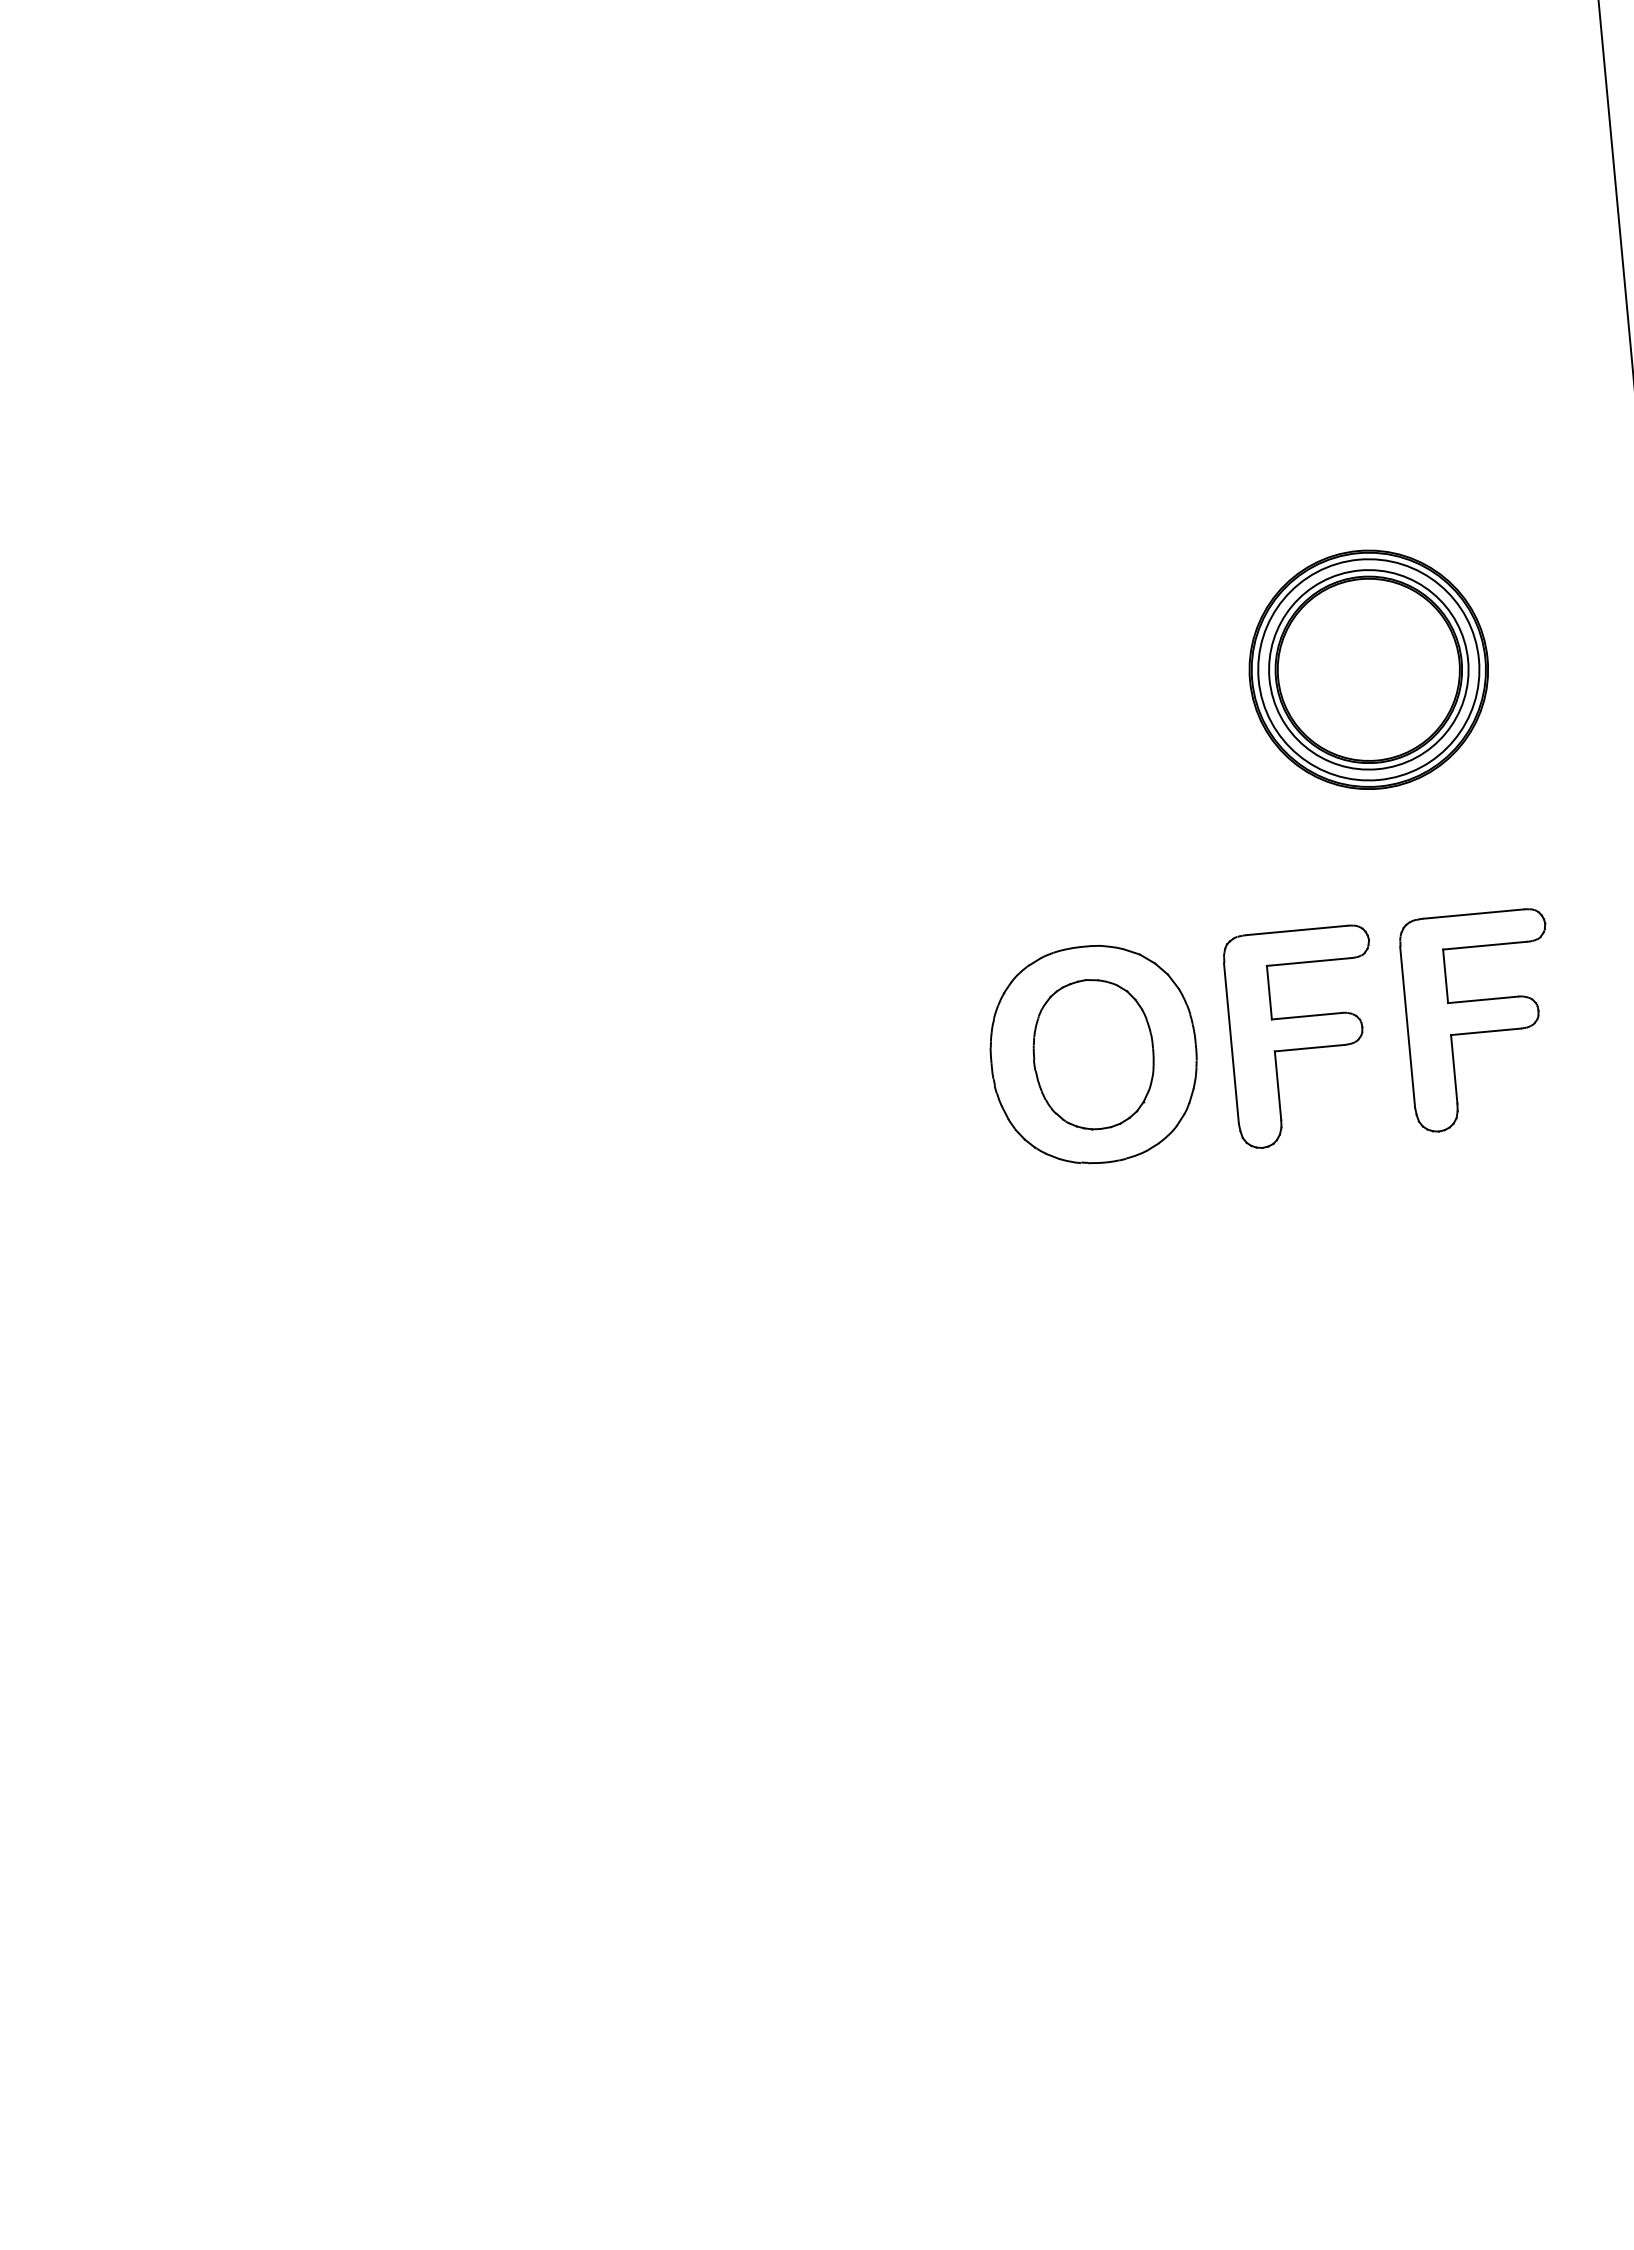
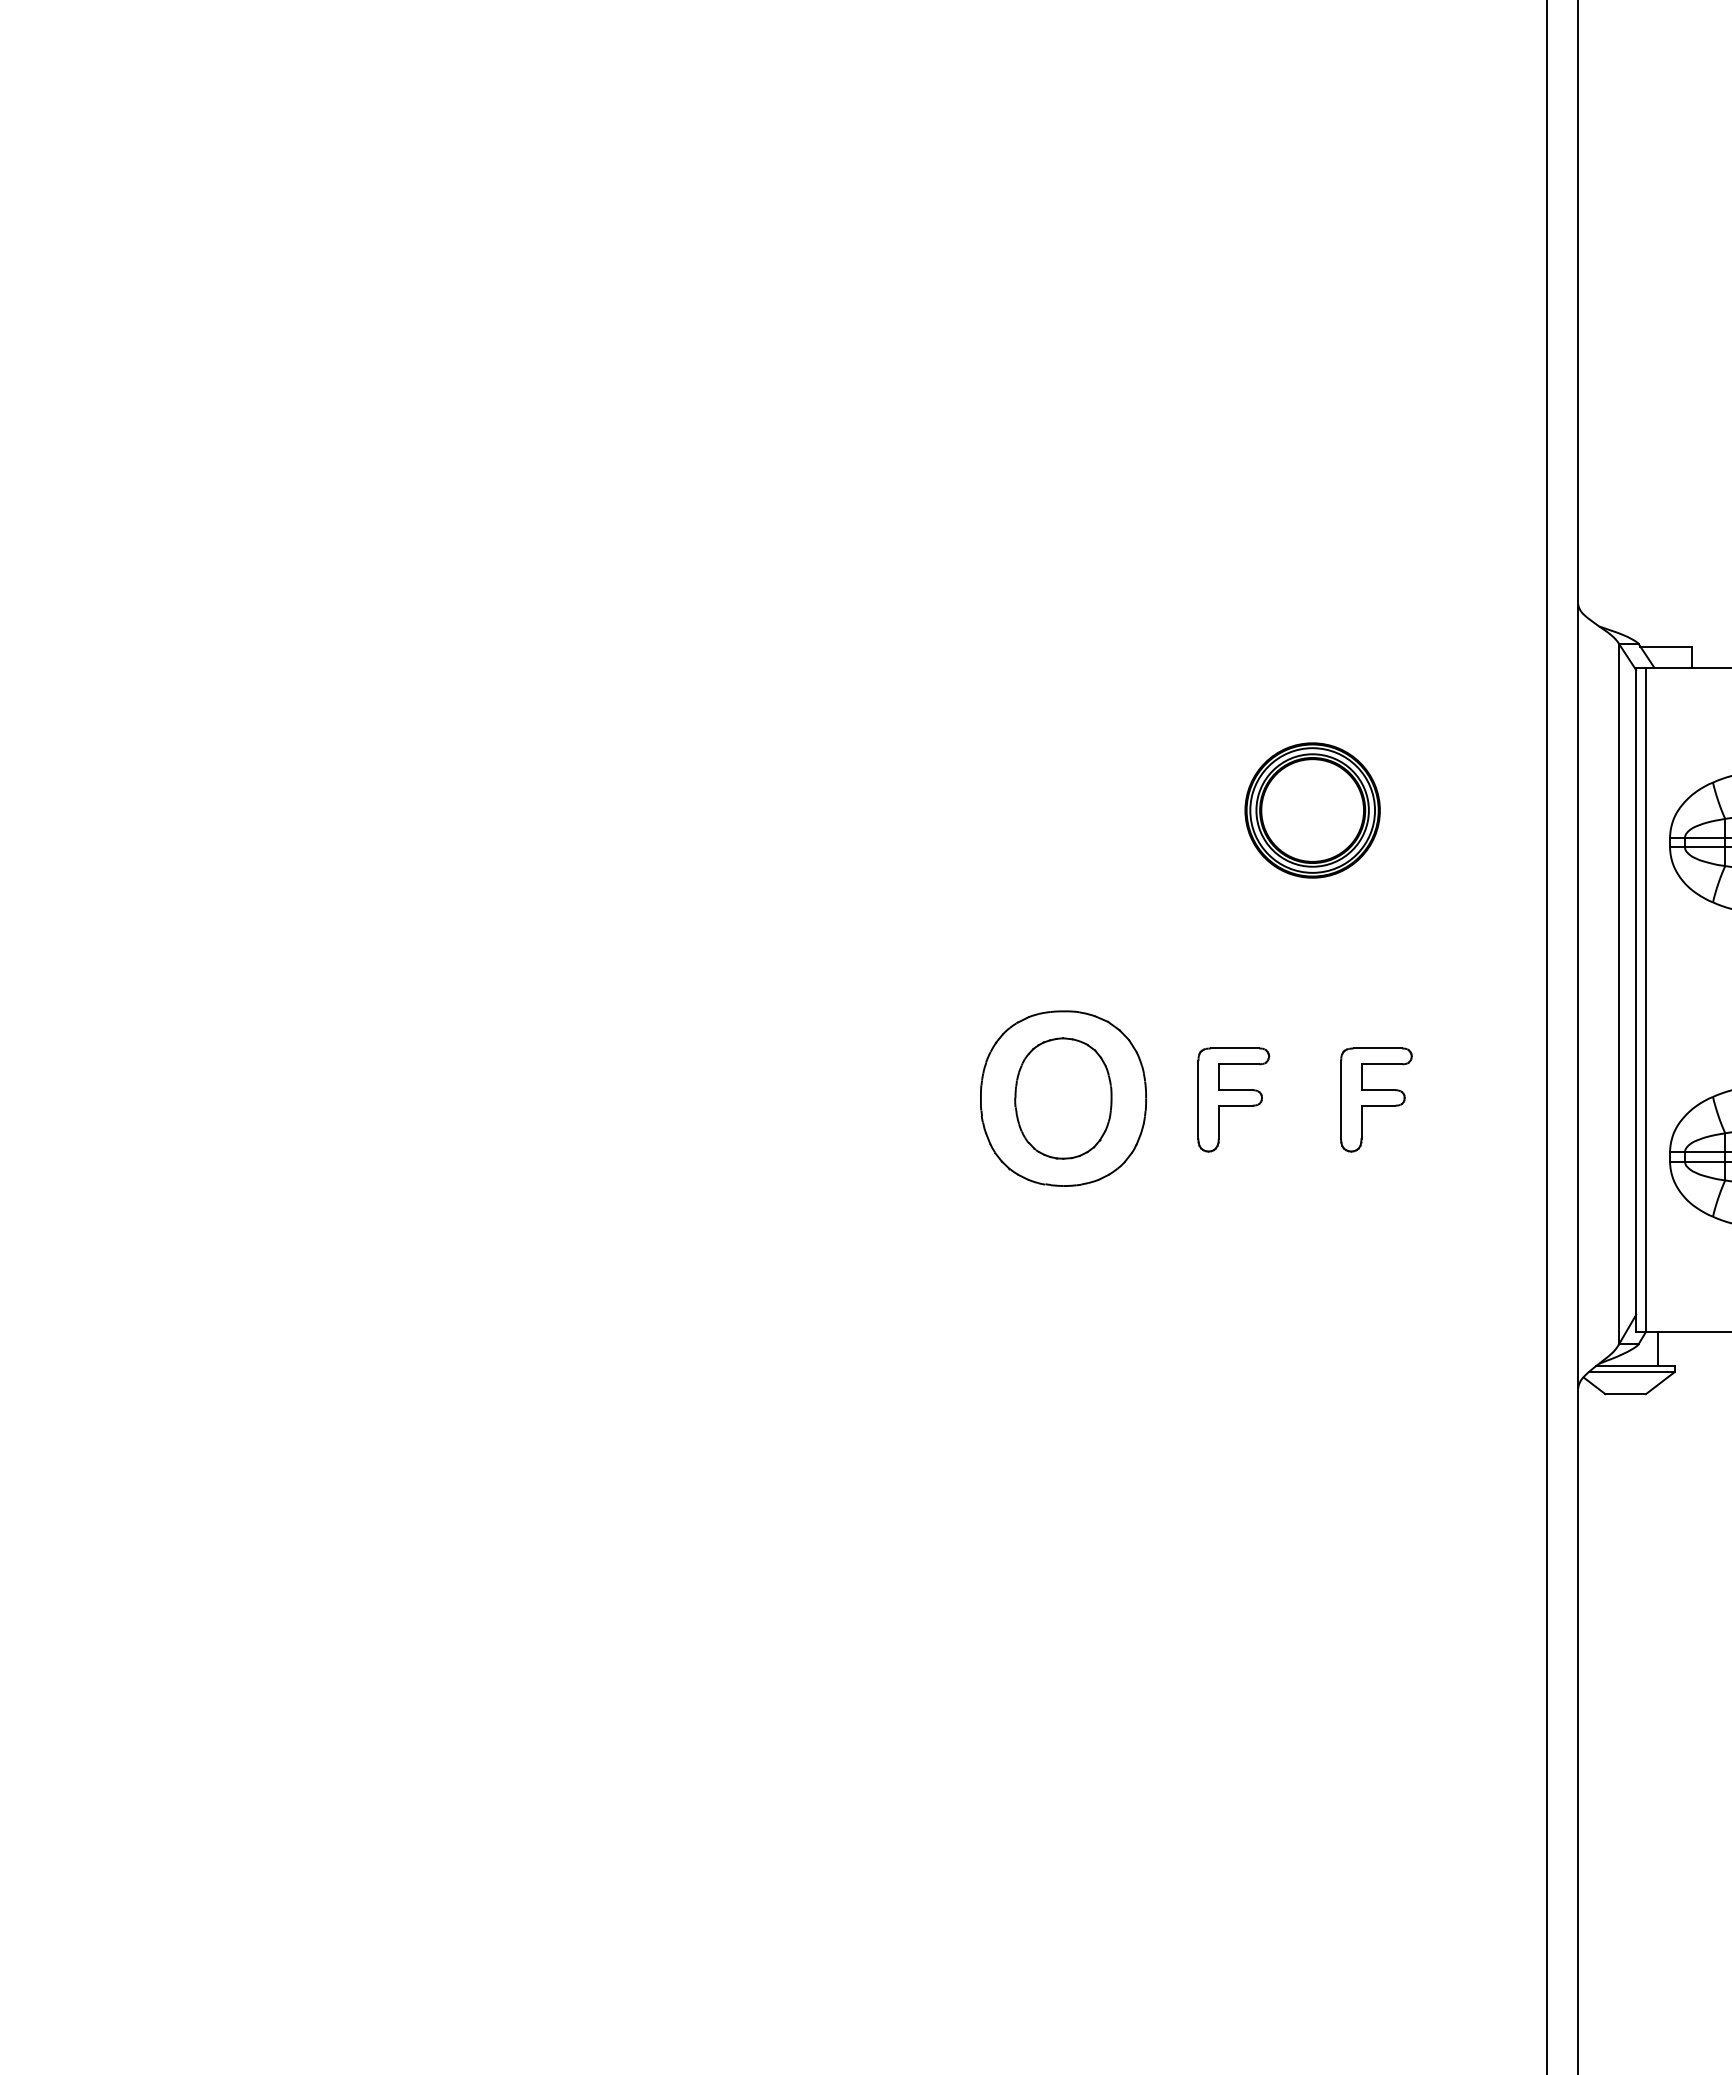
part: (1368, 669) -> (1312, 810), size x0.7
part: (1480, 1019) -> (1376, 1099), size x0.6
part: (1303, 1036) -> (1233, 1099), size x0.6

